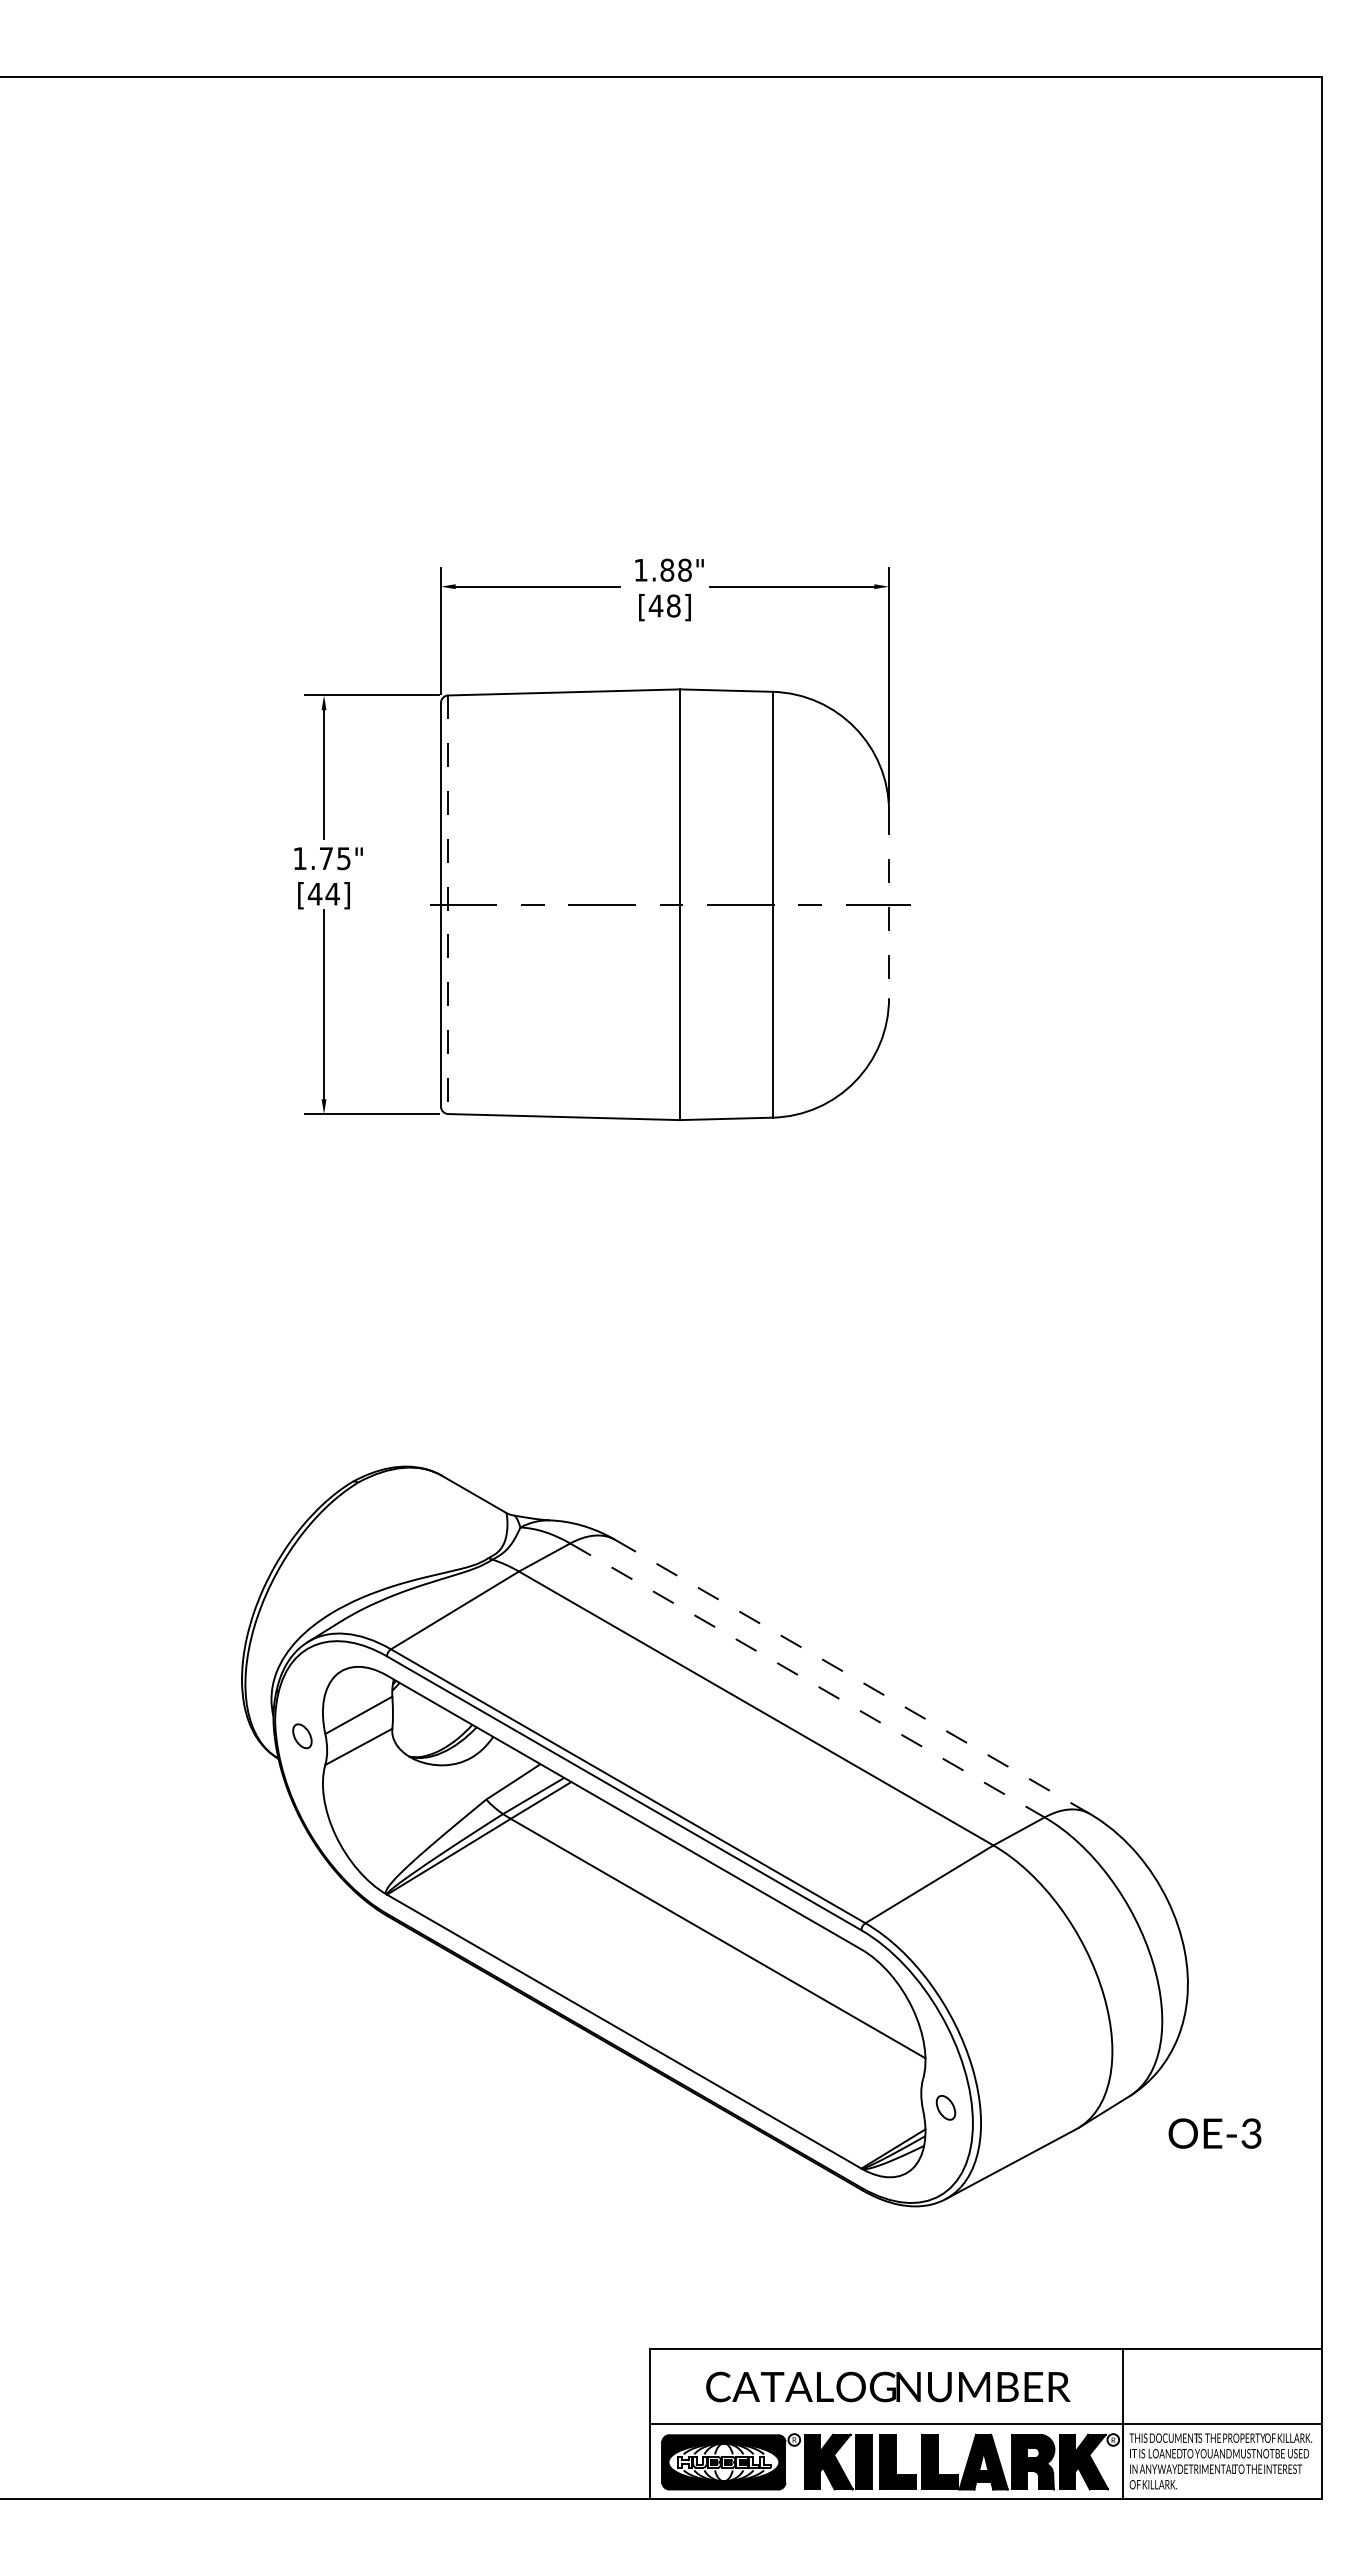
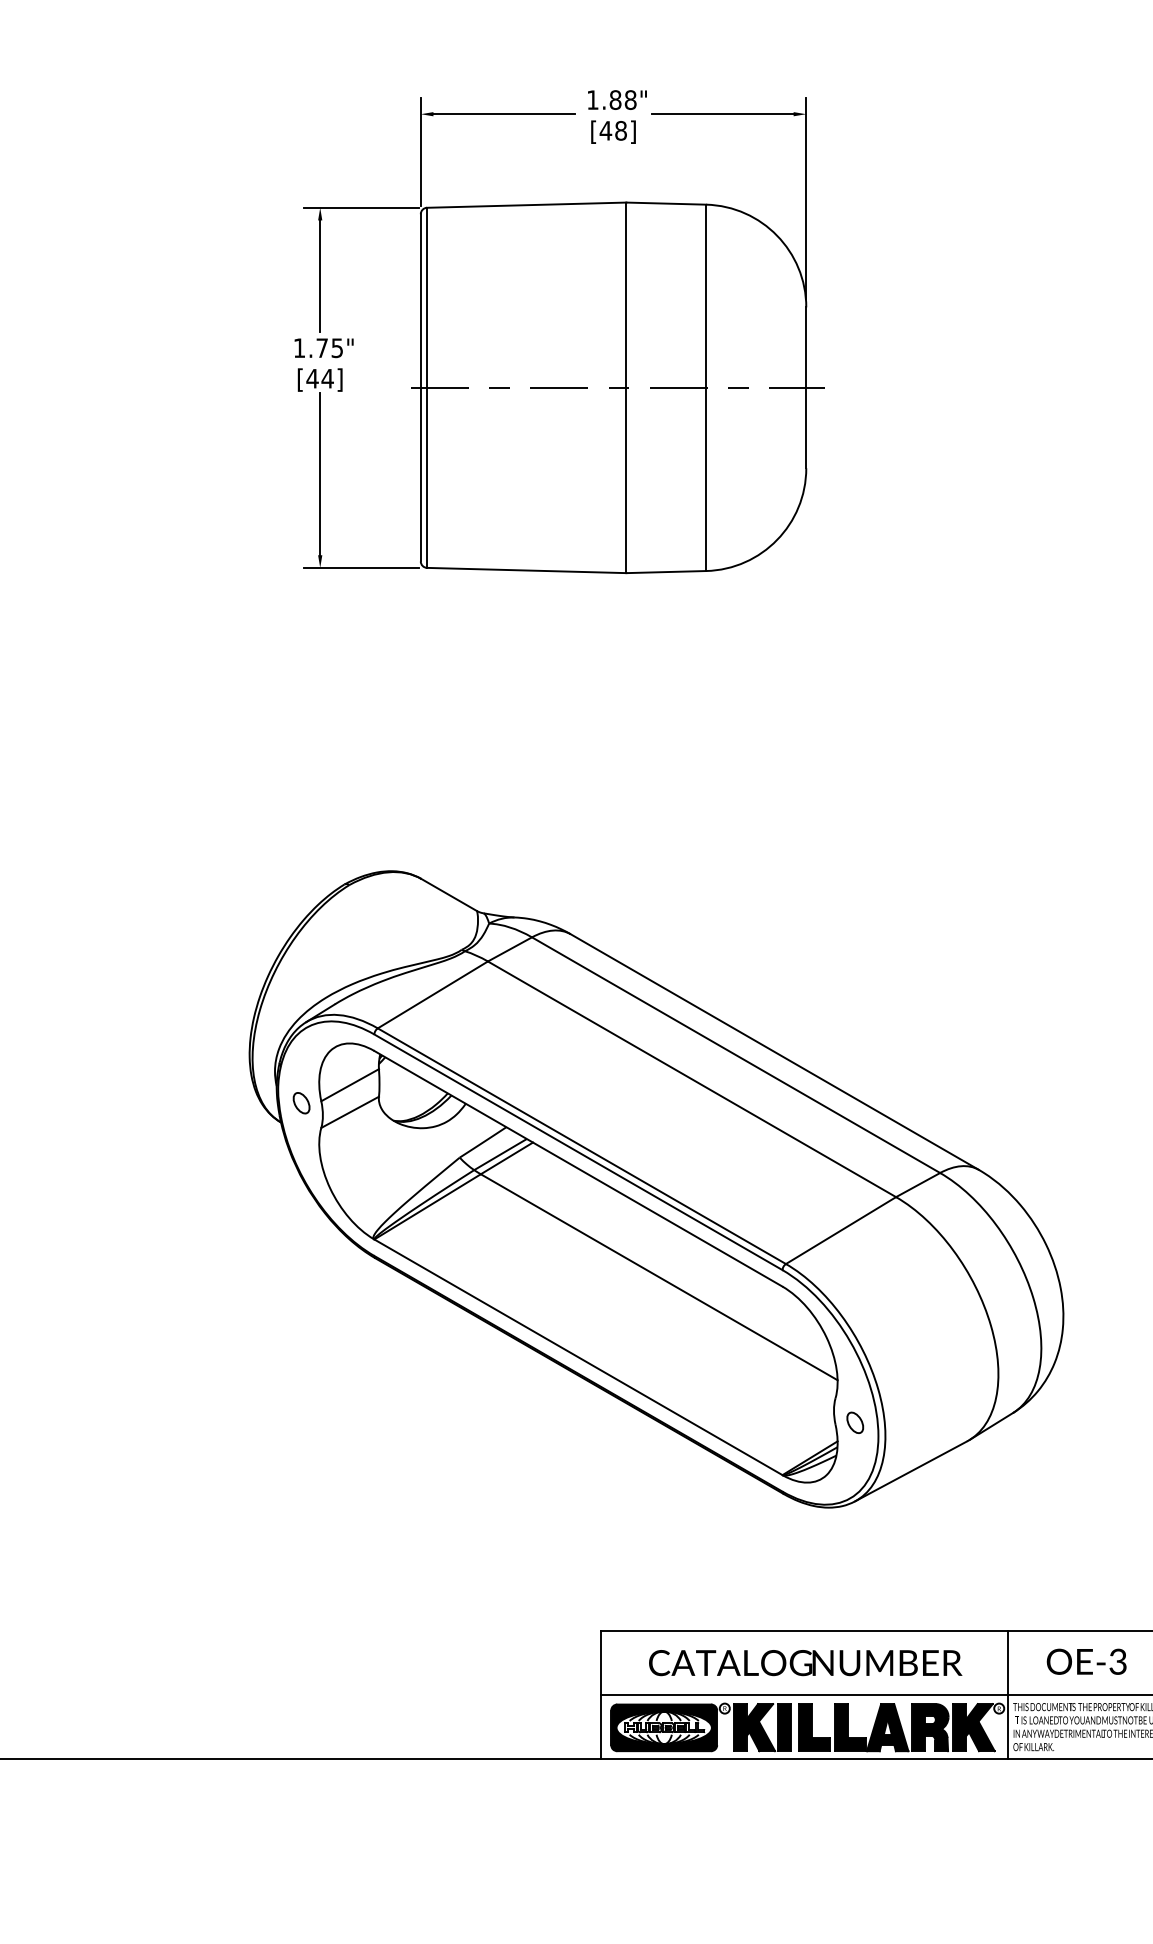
line: (448, 905) -> (427, 388), dashed -> solid
line: (889, 905) -> (806, 388), dashed -> solid
line: (852, 1676) -> (774, 1051), dashed -> solid
line: (807, 1680) -> (736, 1055), dashed -> solid
text: (1214, 2133) -> (1086, 1661), moved

